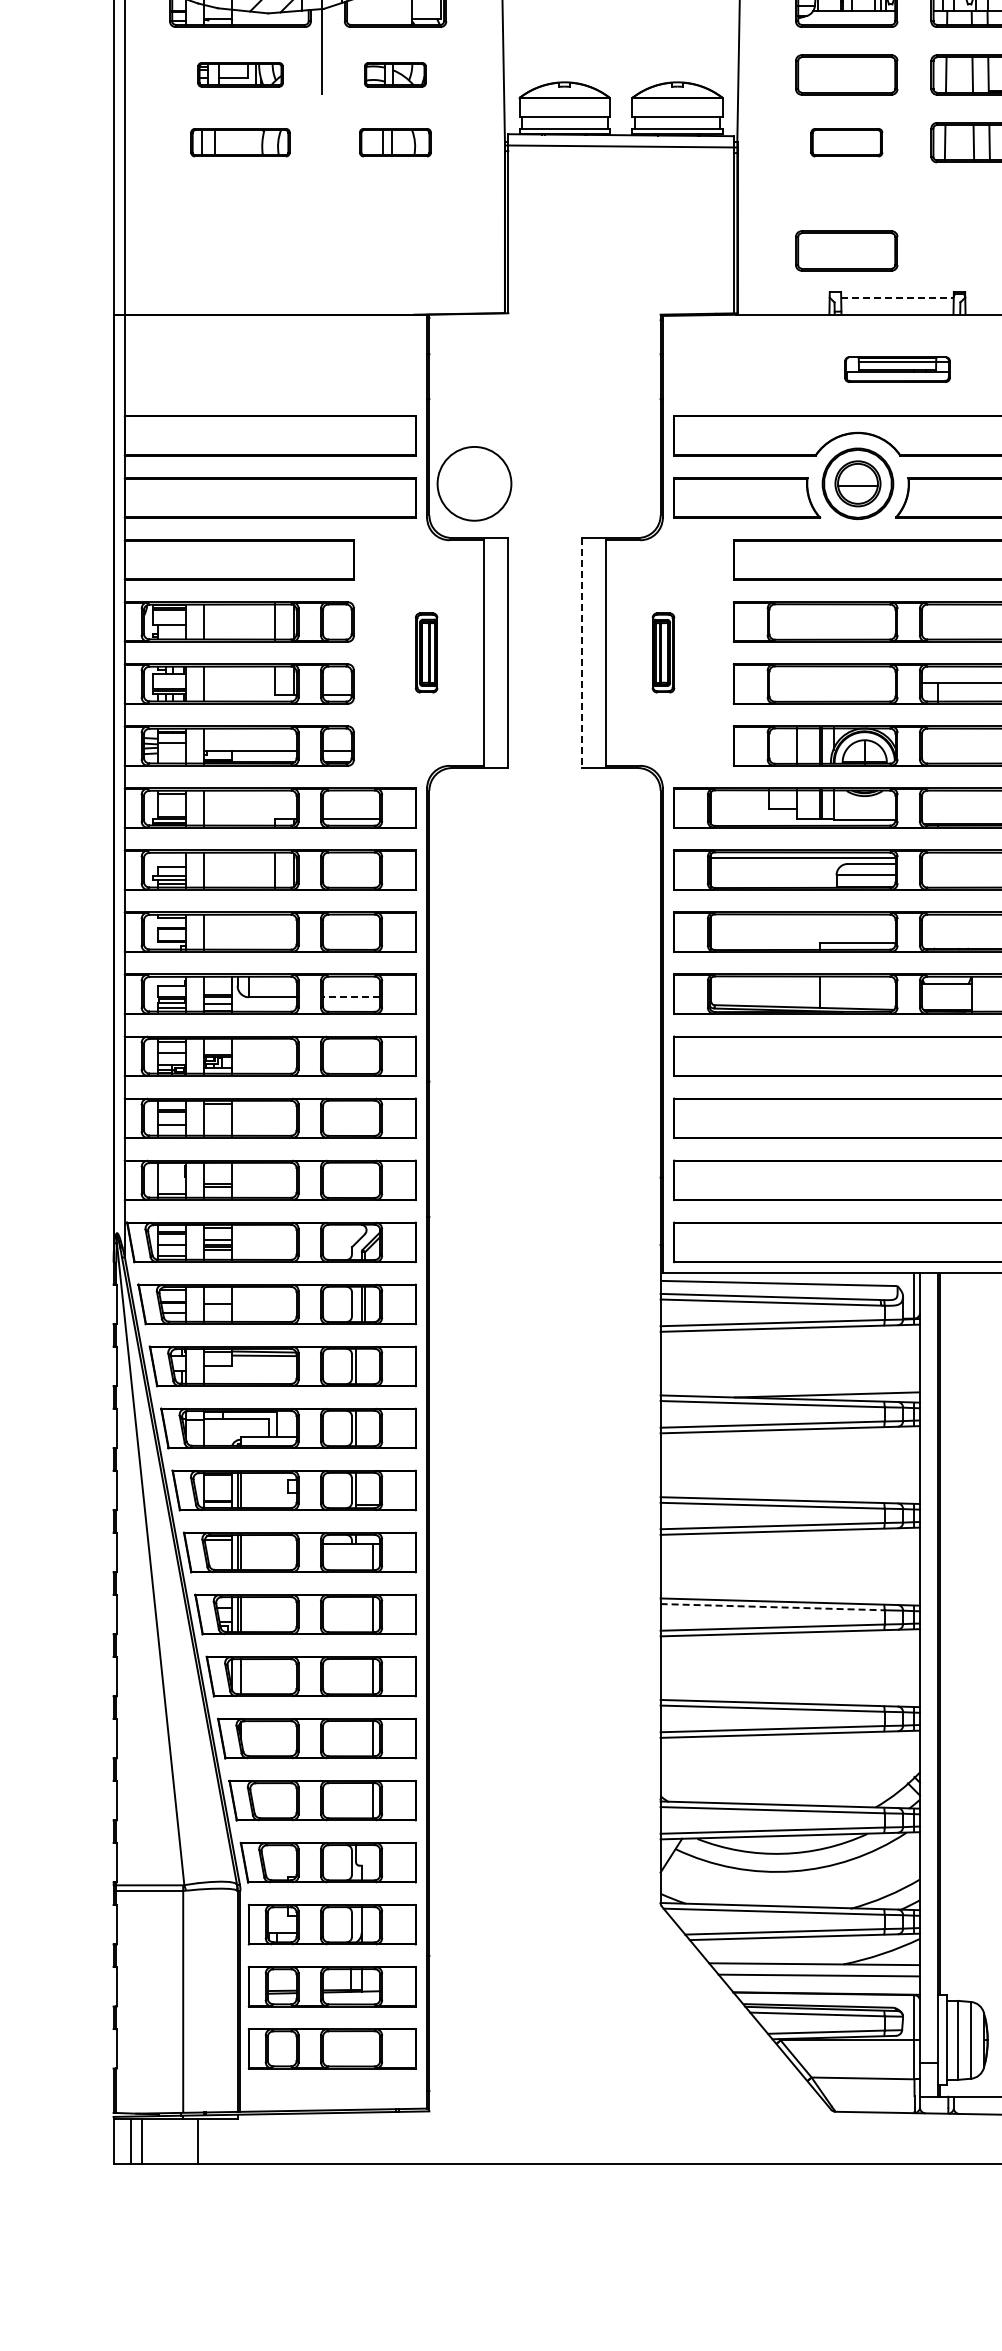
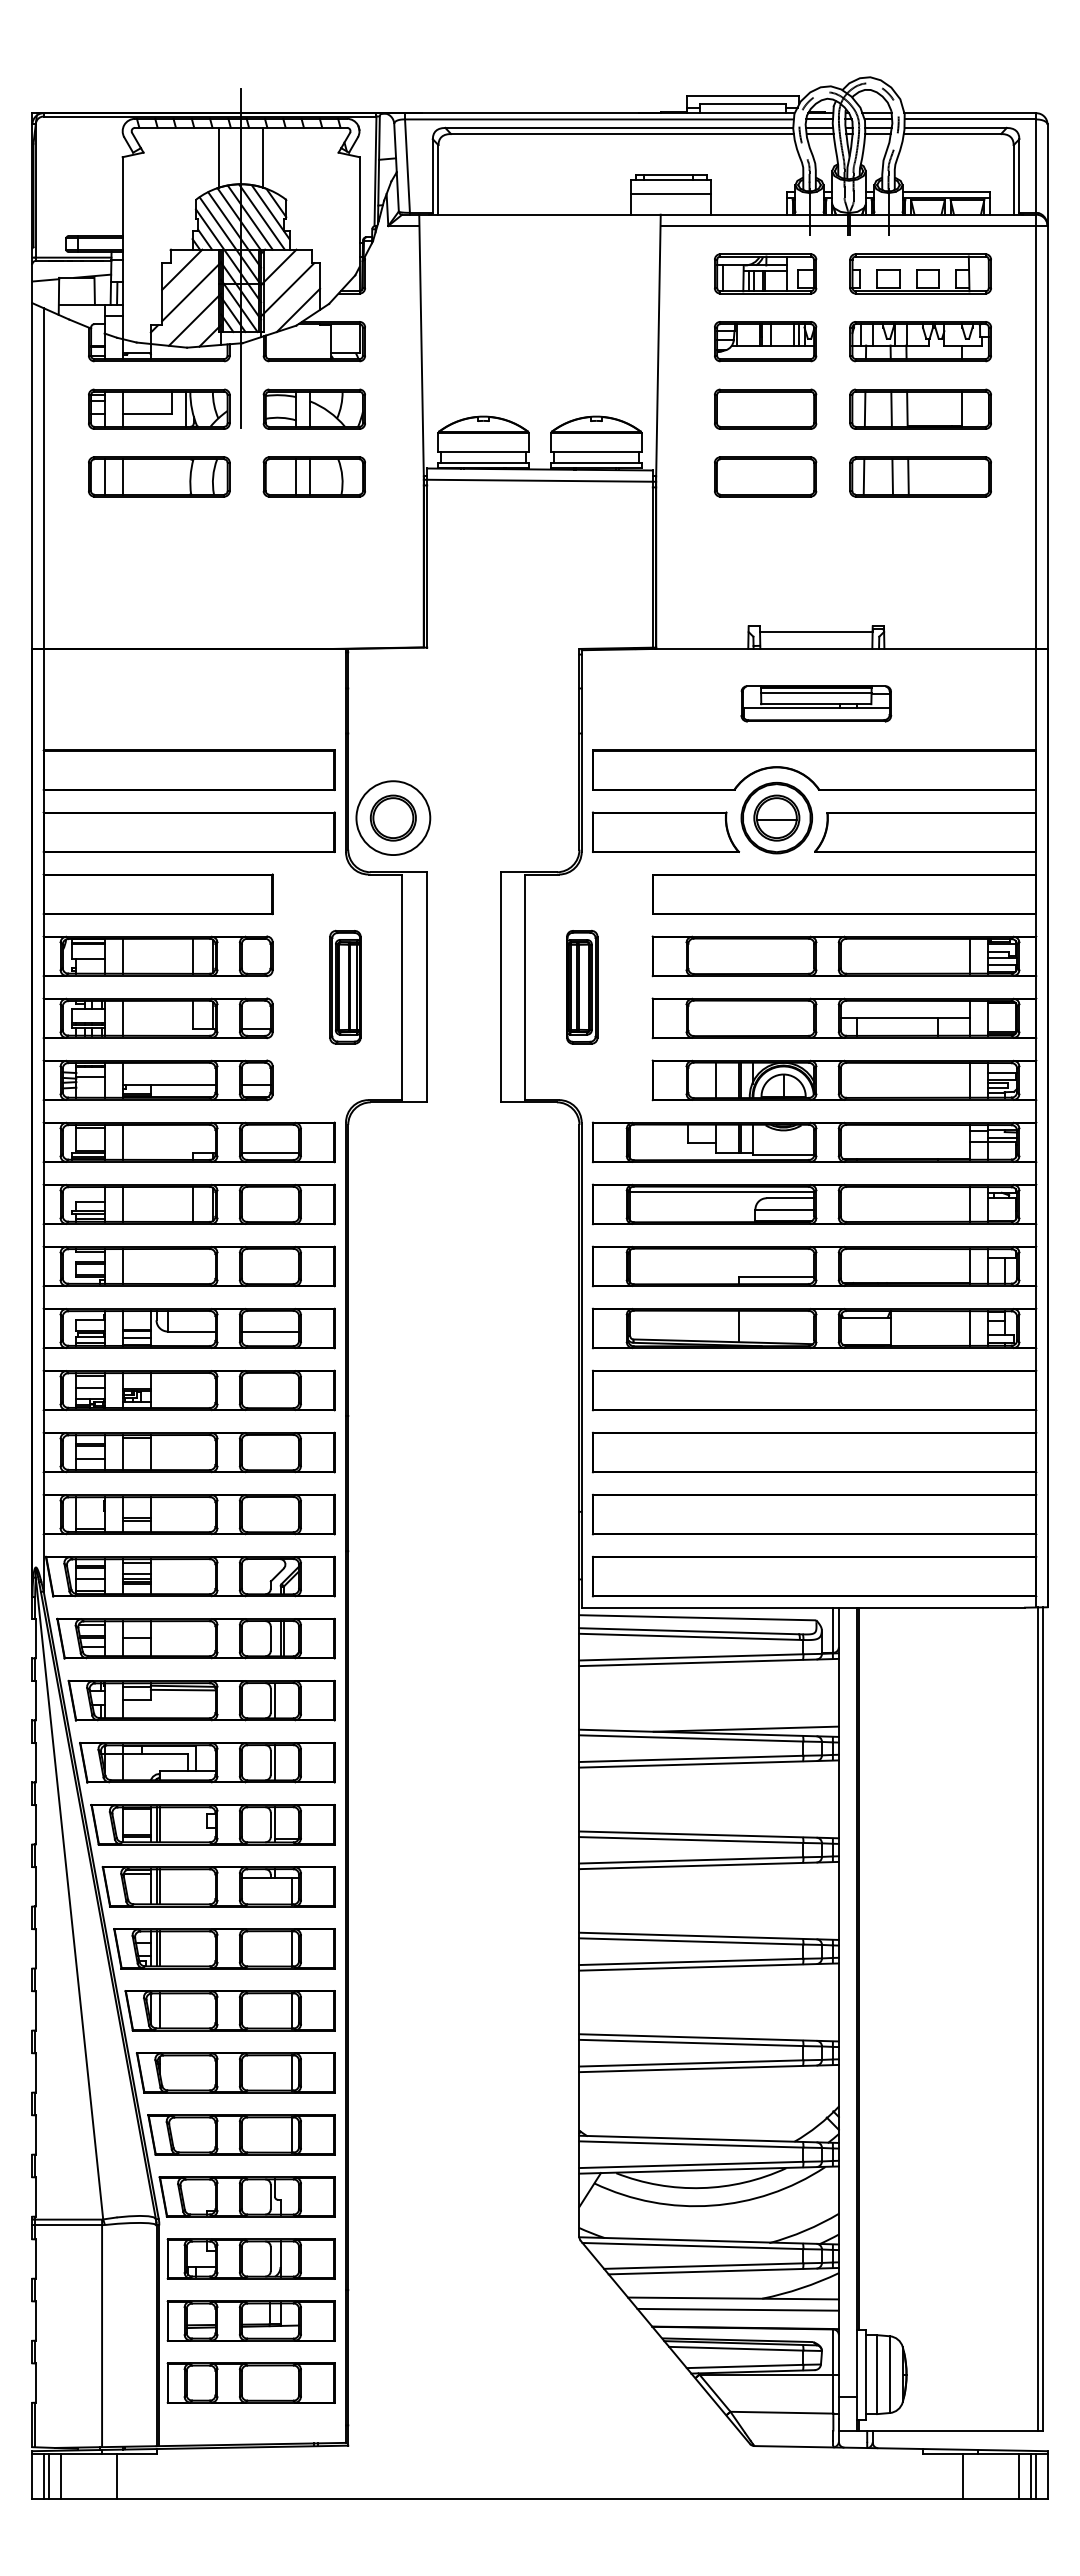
part: (240, 74) -> (159, 408), size x1.67
part: (394, 74) -> (313, 408), size x1.67
part: (240, 142) -> (159, 476), size x1.43
part: (394, 142) -> (313, 476), size x1.43
part: (846, 142) -> (765, 476), size x1.43
part: (846, 250) -> (765, 584), removed
line: (897, 298) -> (816, 632), dashed -> solid
part: (897, 369) -> (816, 703), size x1.43
part: (473, 483) -> (392, 817), added
part: (426, 652) -> (345, 986), size x1.43
part: (663, 652) -> (582, 986), size x1.43
line: (581, 653) -> (500, 987), dashed -> solid
line: (351, 997) -> (270, 1331), dashed -> solid
line: (772, 1607) -> (691, 1941), dashed -> solid
line: (124, 2141) -> (43, 2475), added

